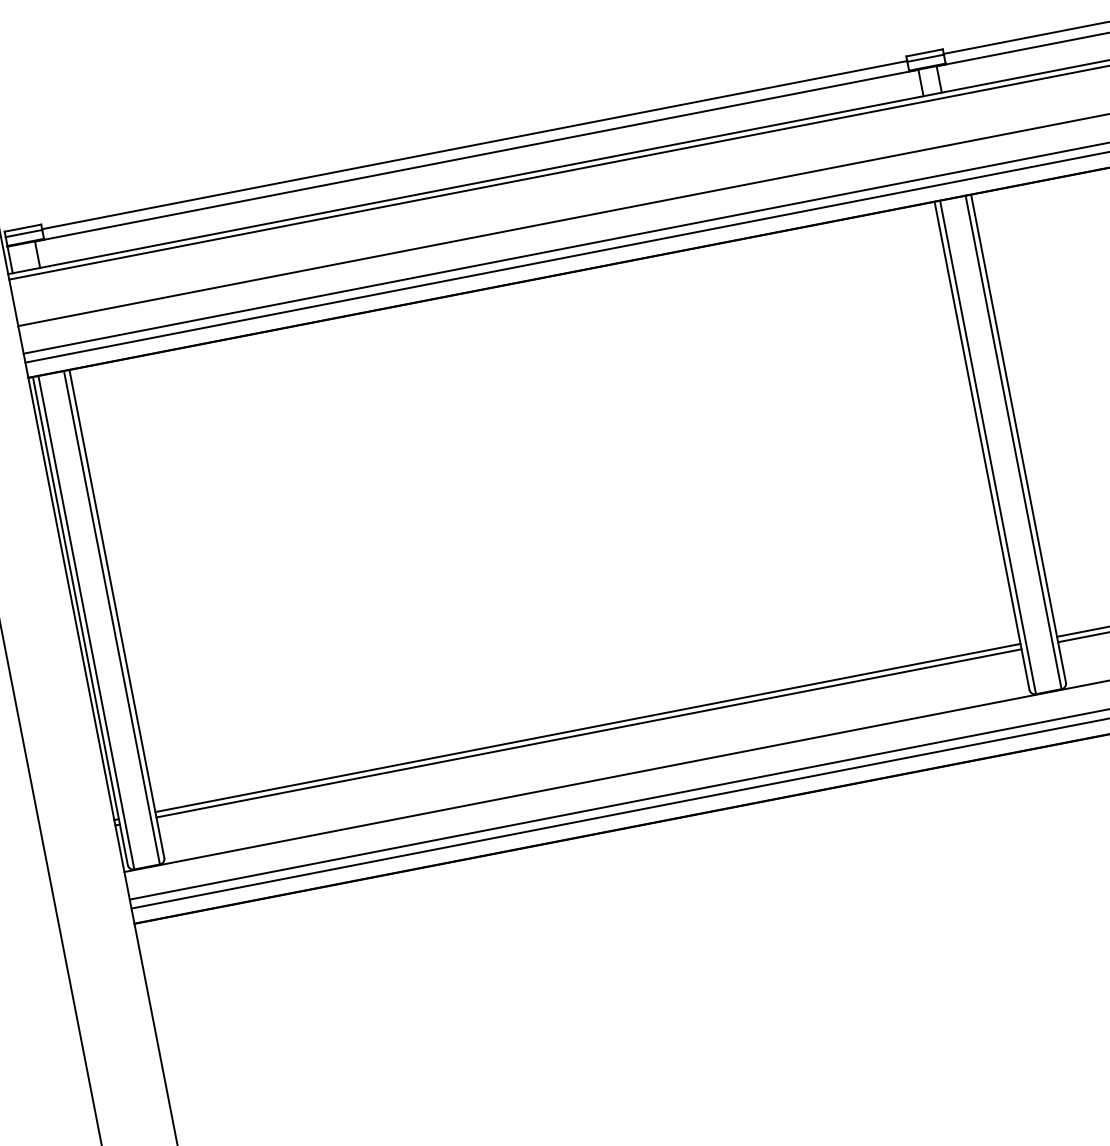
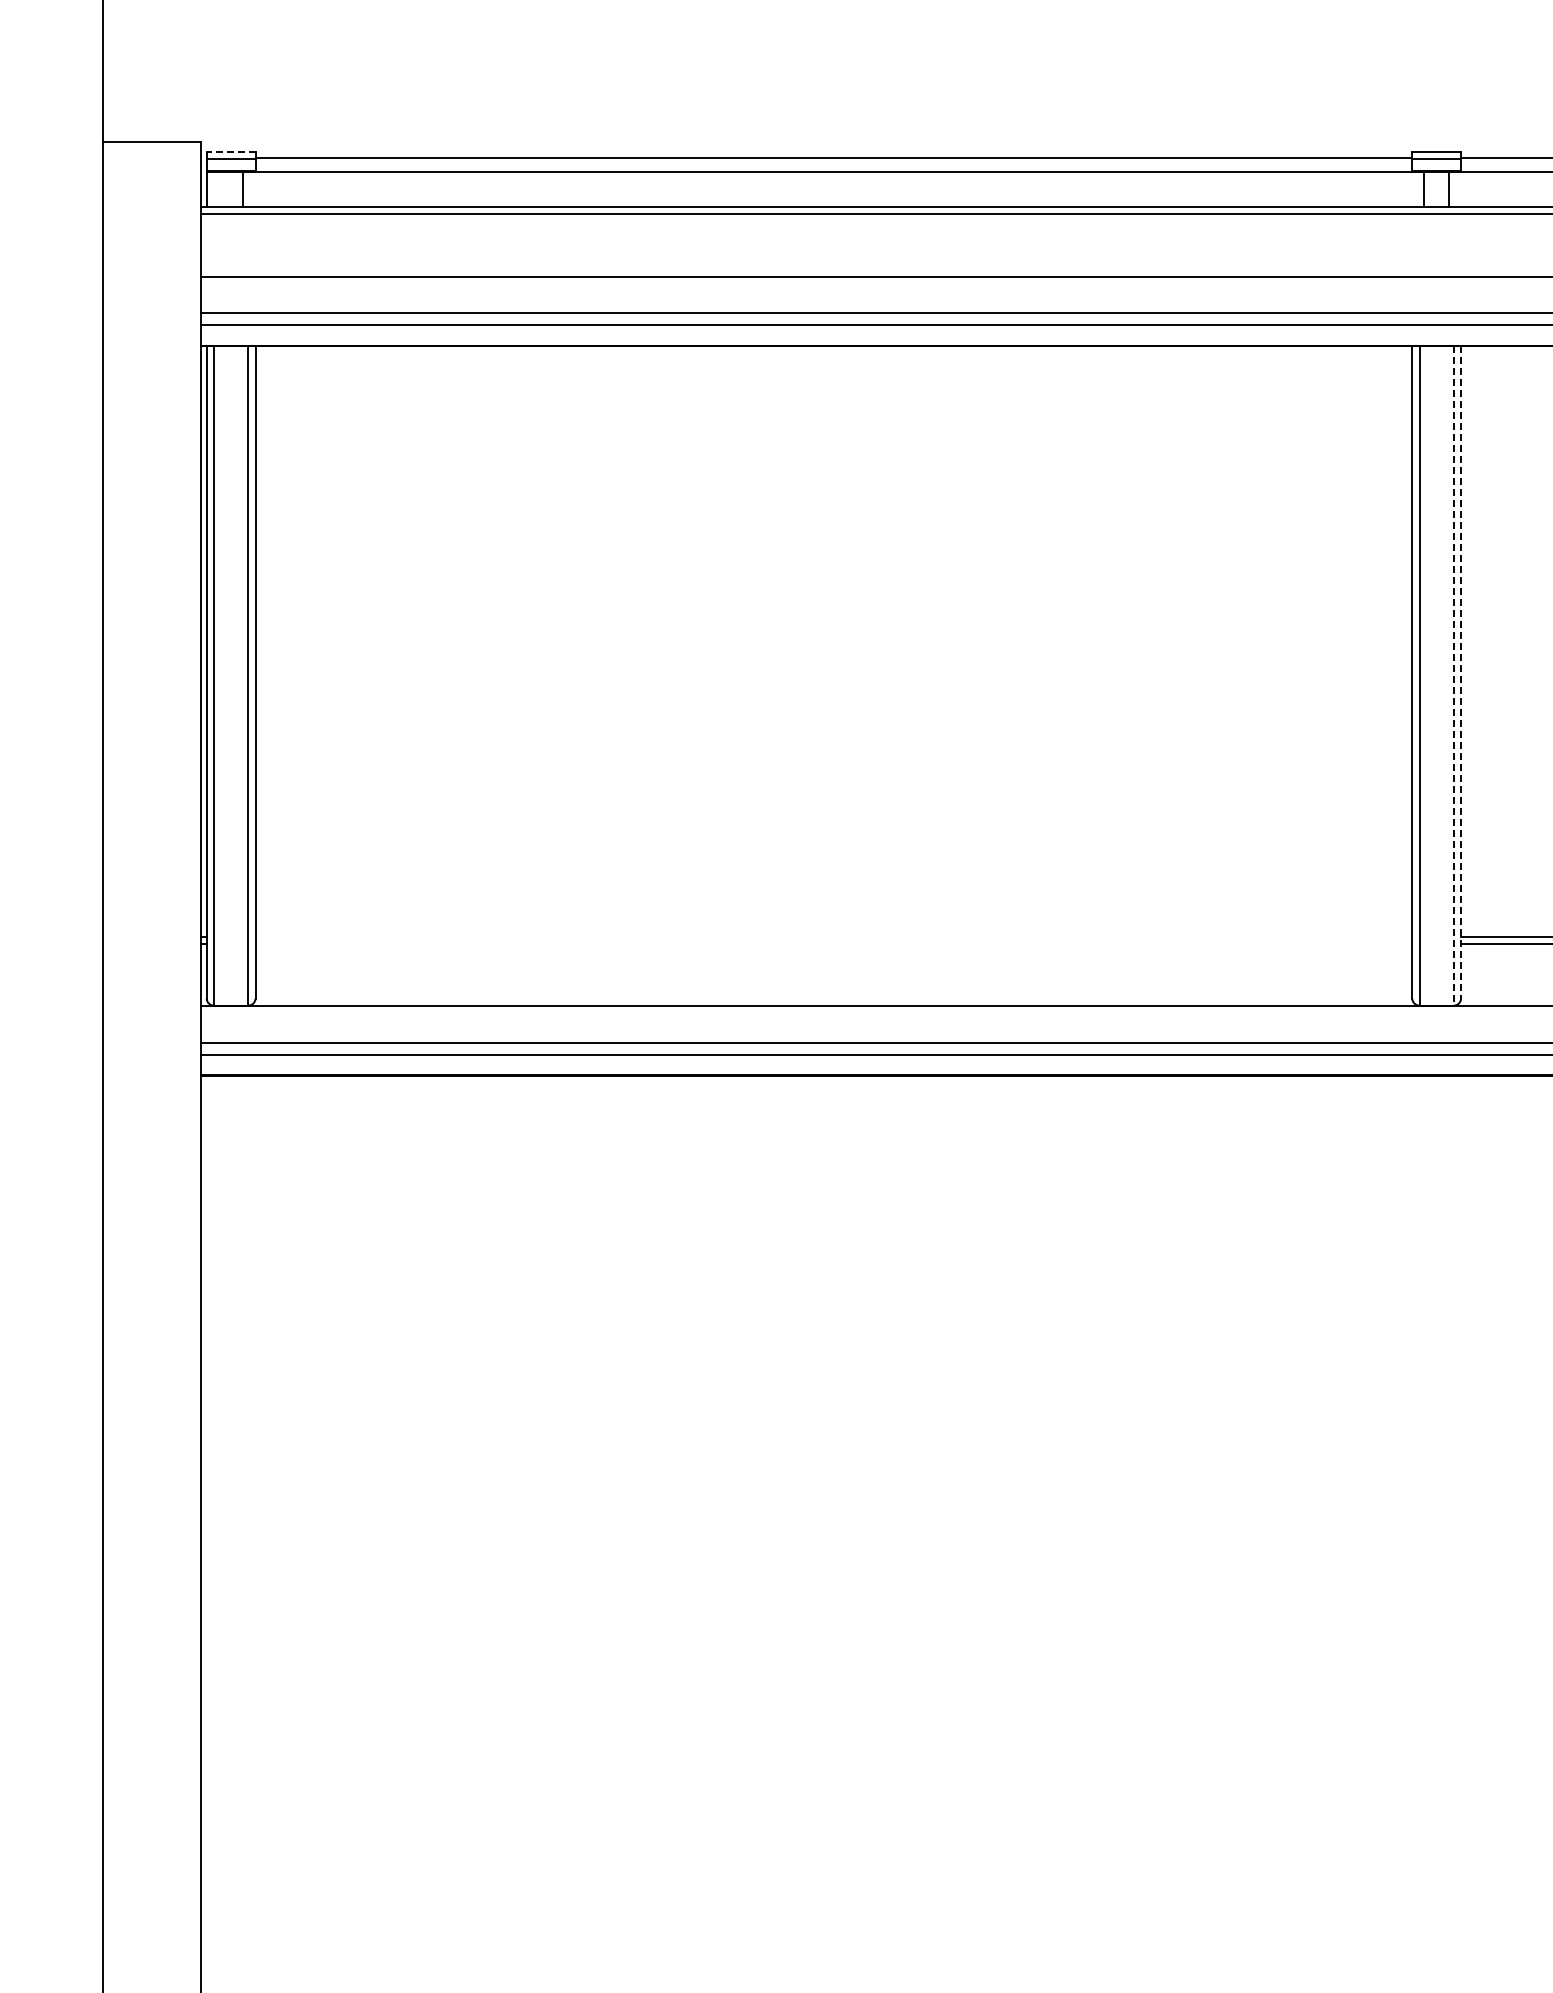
line: (22, 228) -> (230, 151), solid -> dashed
line: (1018, 438) -> (1461, 672), solid -> dashed
line: (1013, 442) -> (1453, 675), solid -> dashed
line: (587, 728) -> (833, 937), removed
line: (588, 733) -> (833, 944), removed

